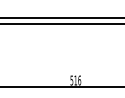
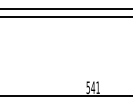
text: (77, 80) -> (95, 87), 516 -> 541

